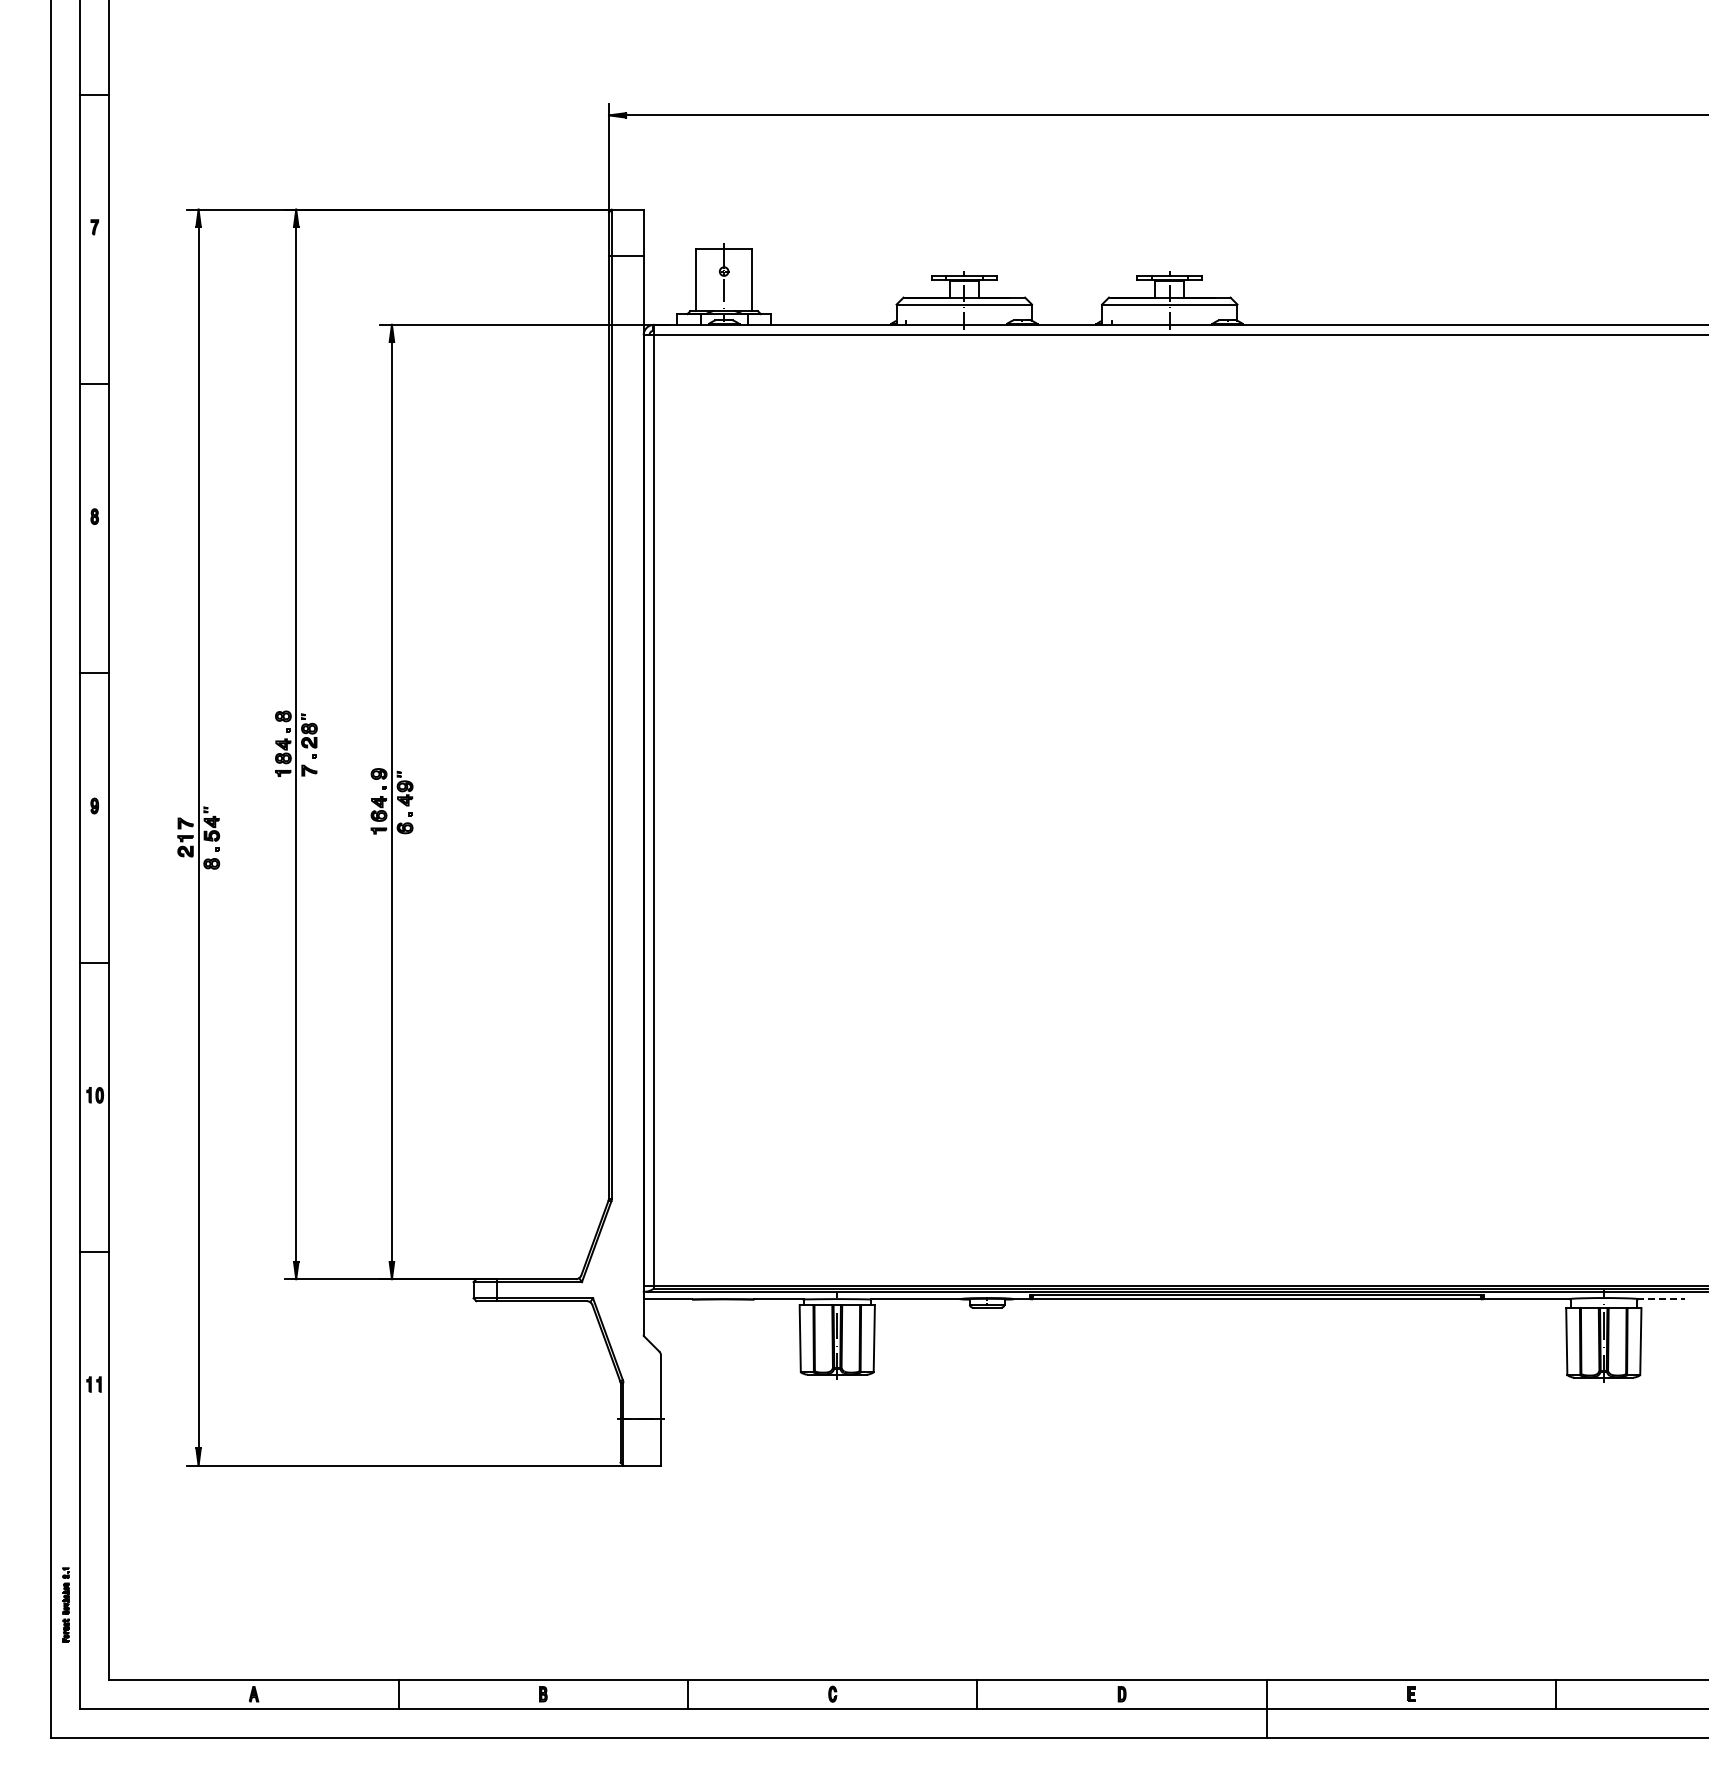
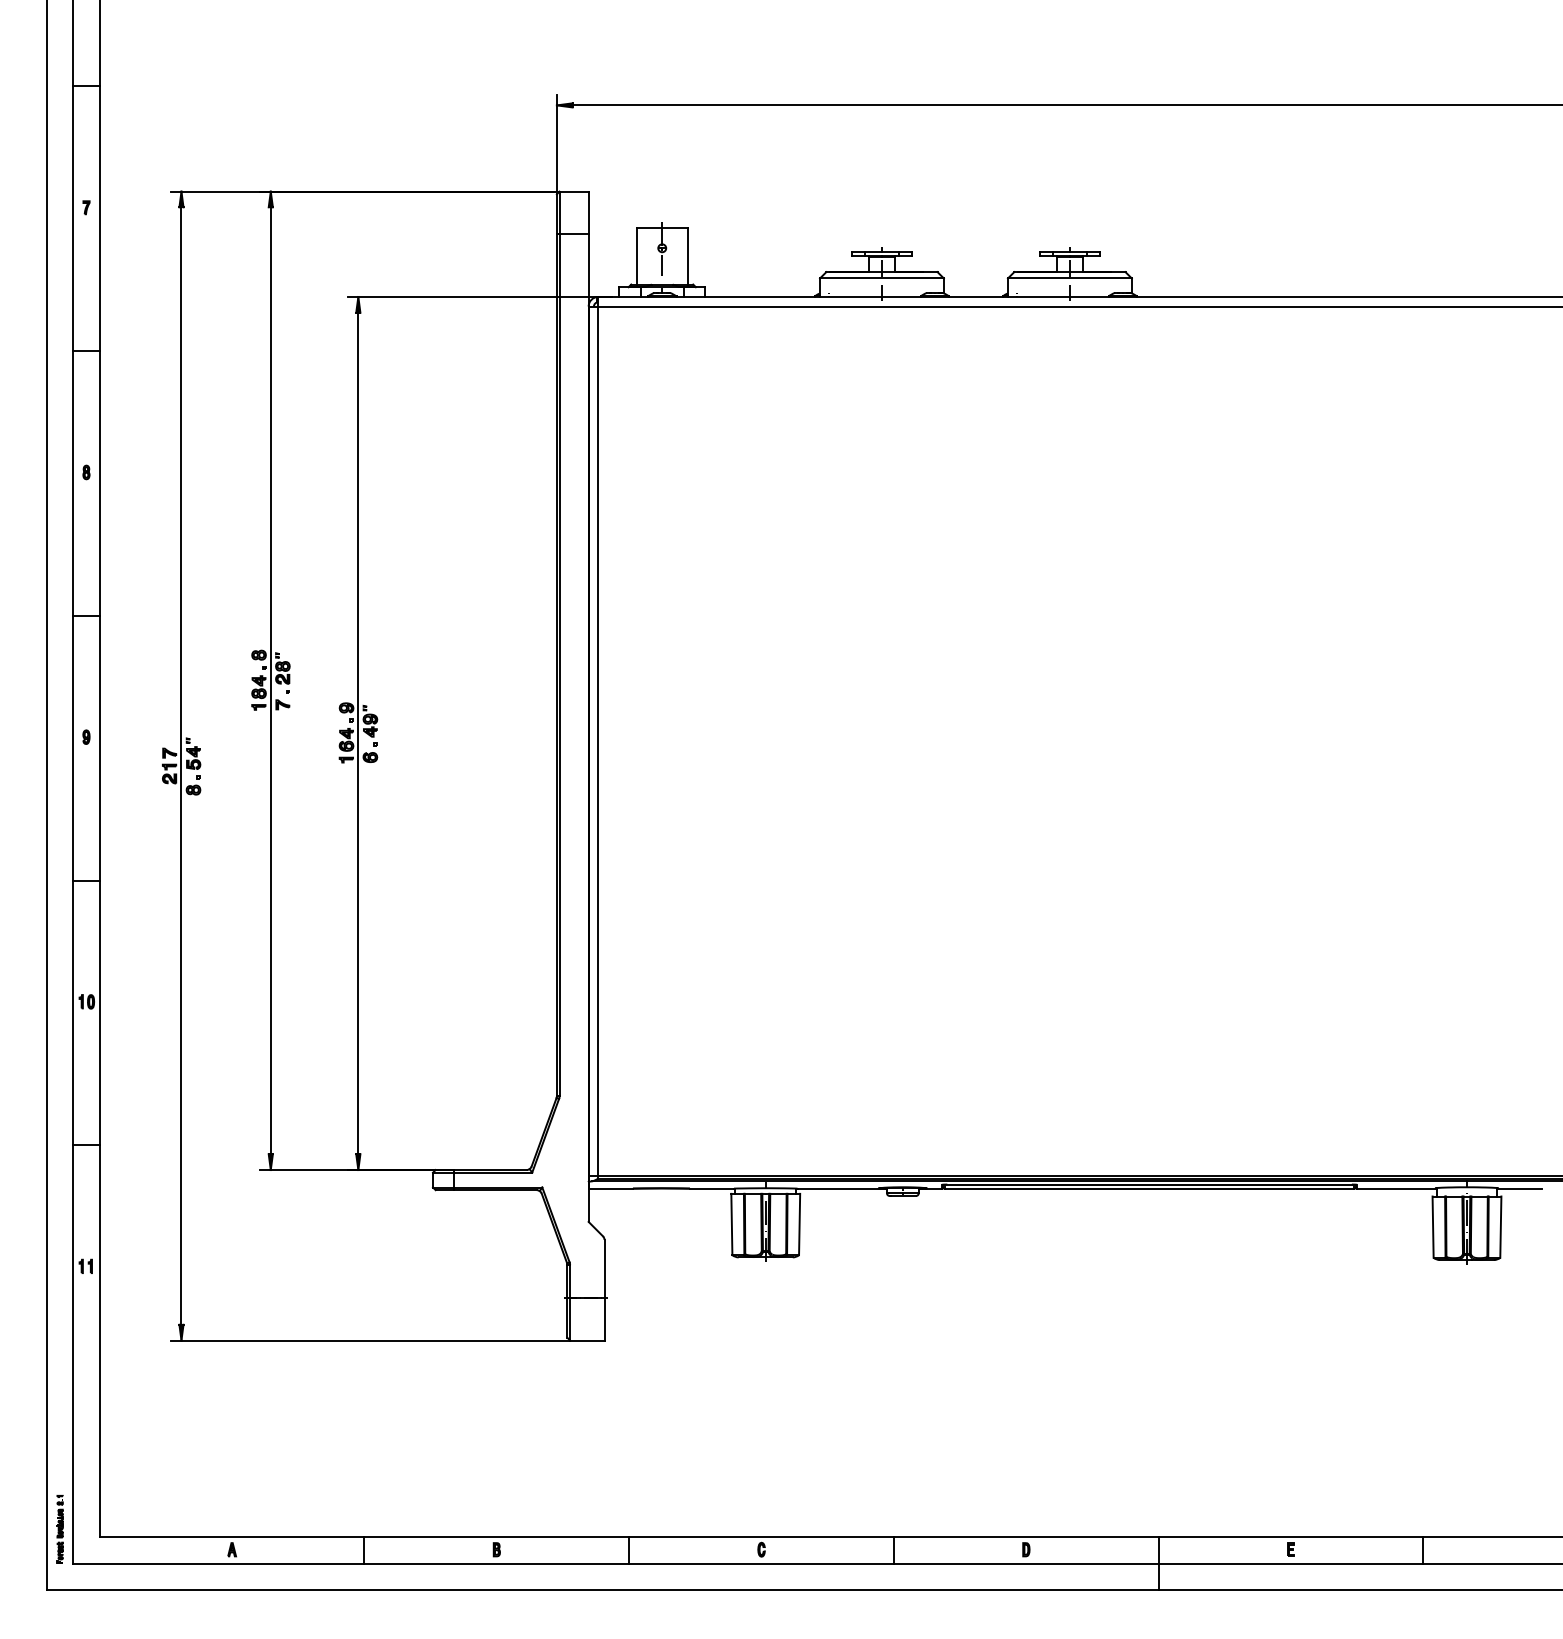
line: (1661, 1299) -> (1519, 1188), dashed -> solid
part: (65, 1604) -> (59, 1528), moved

